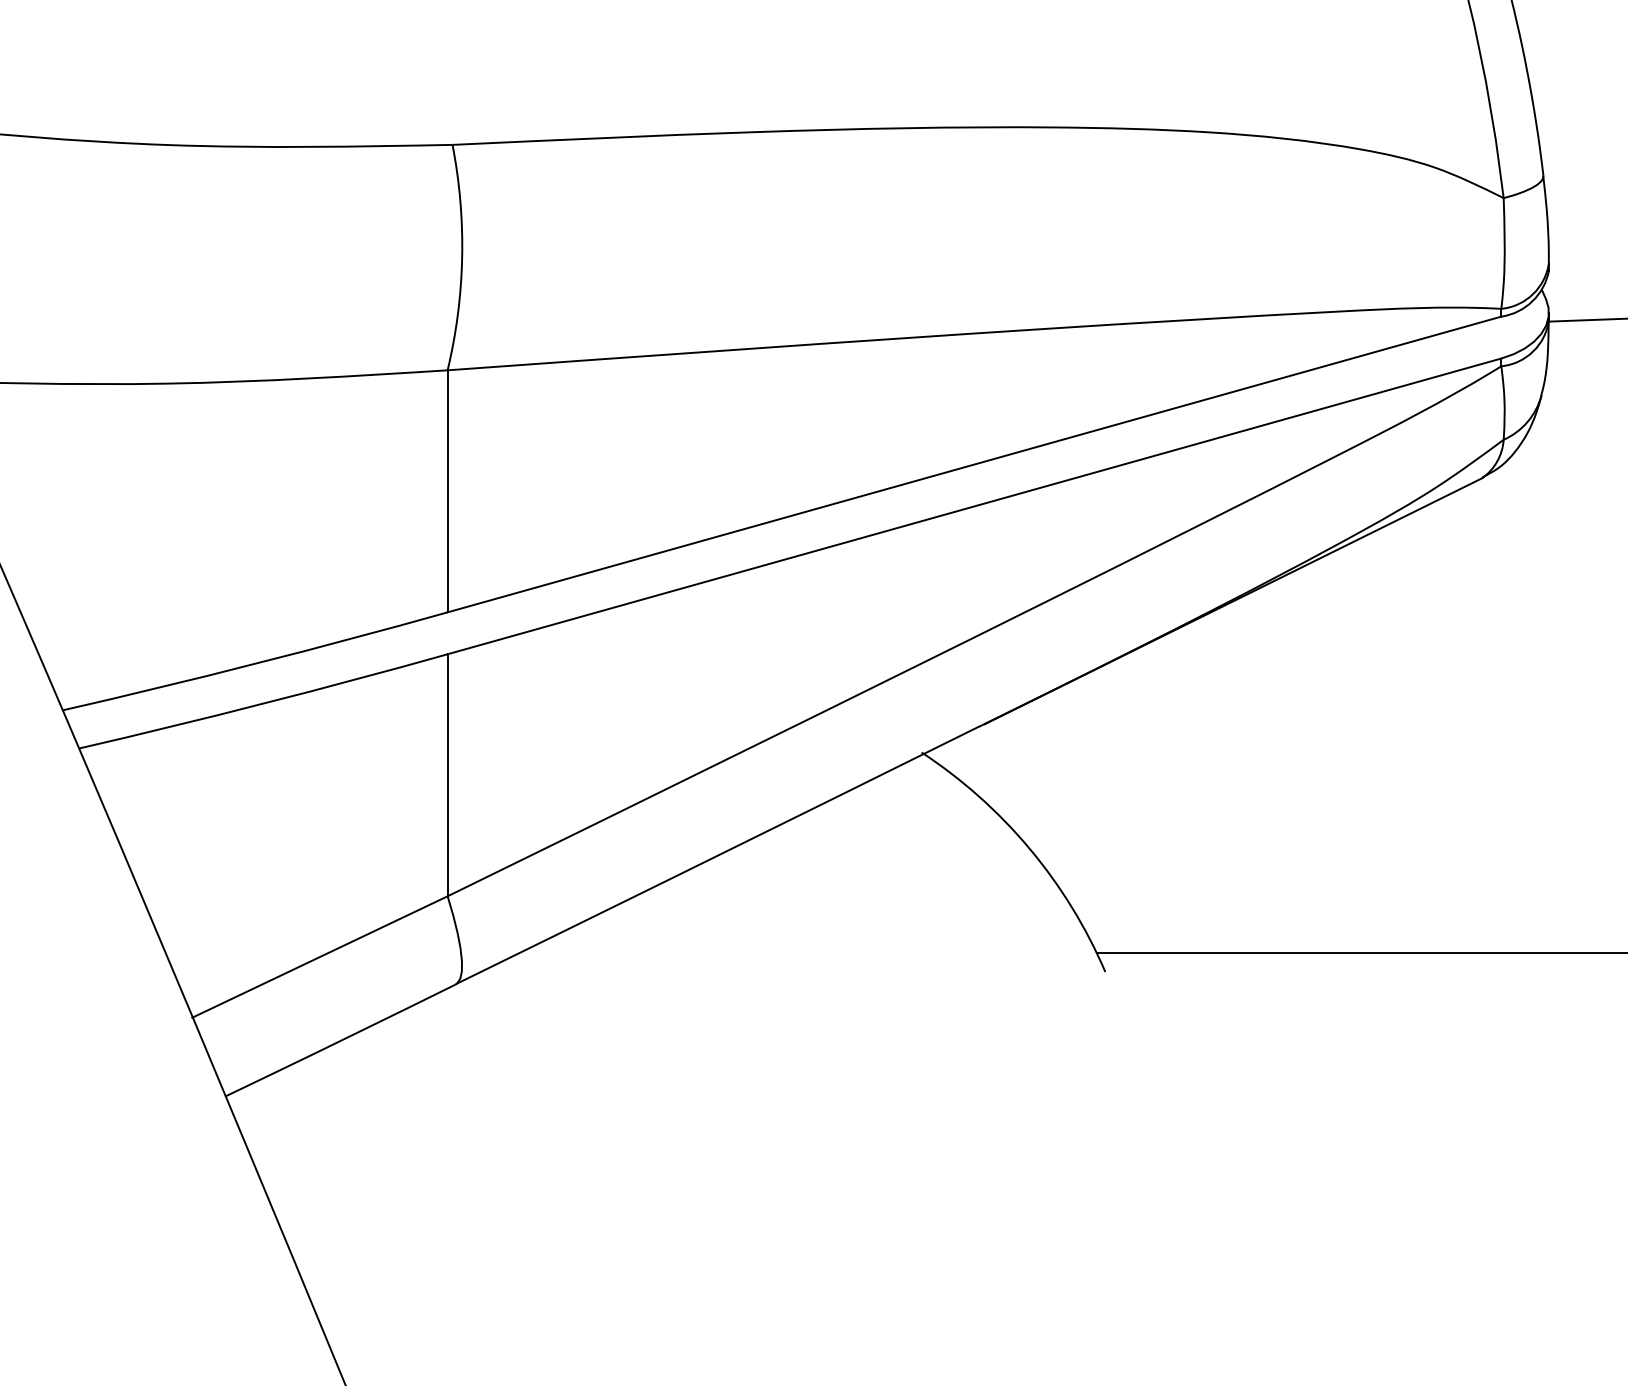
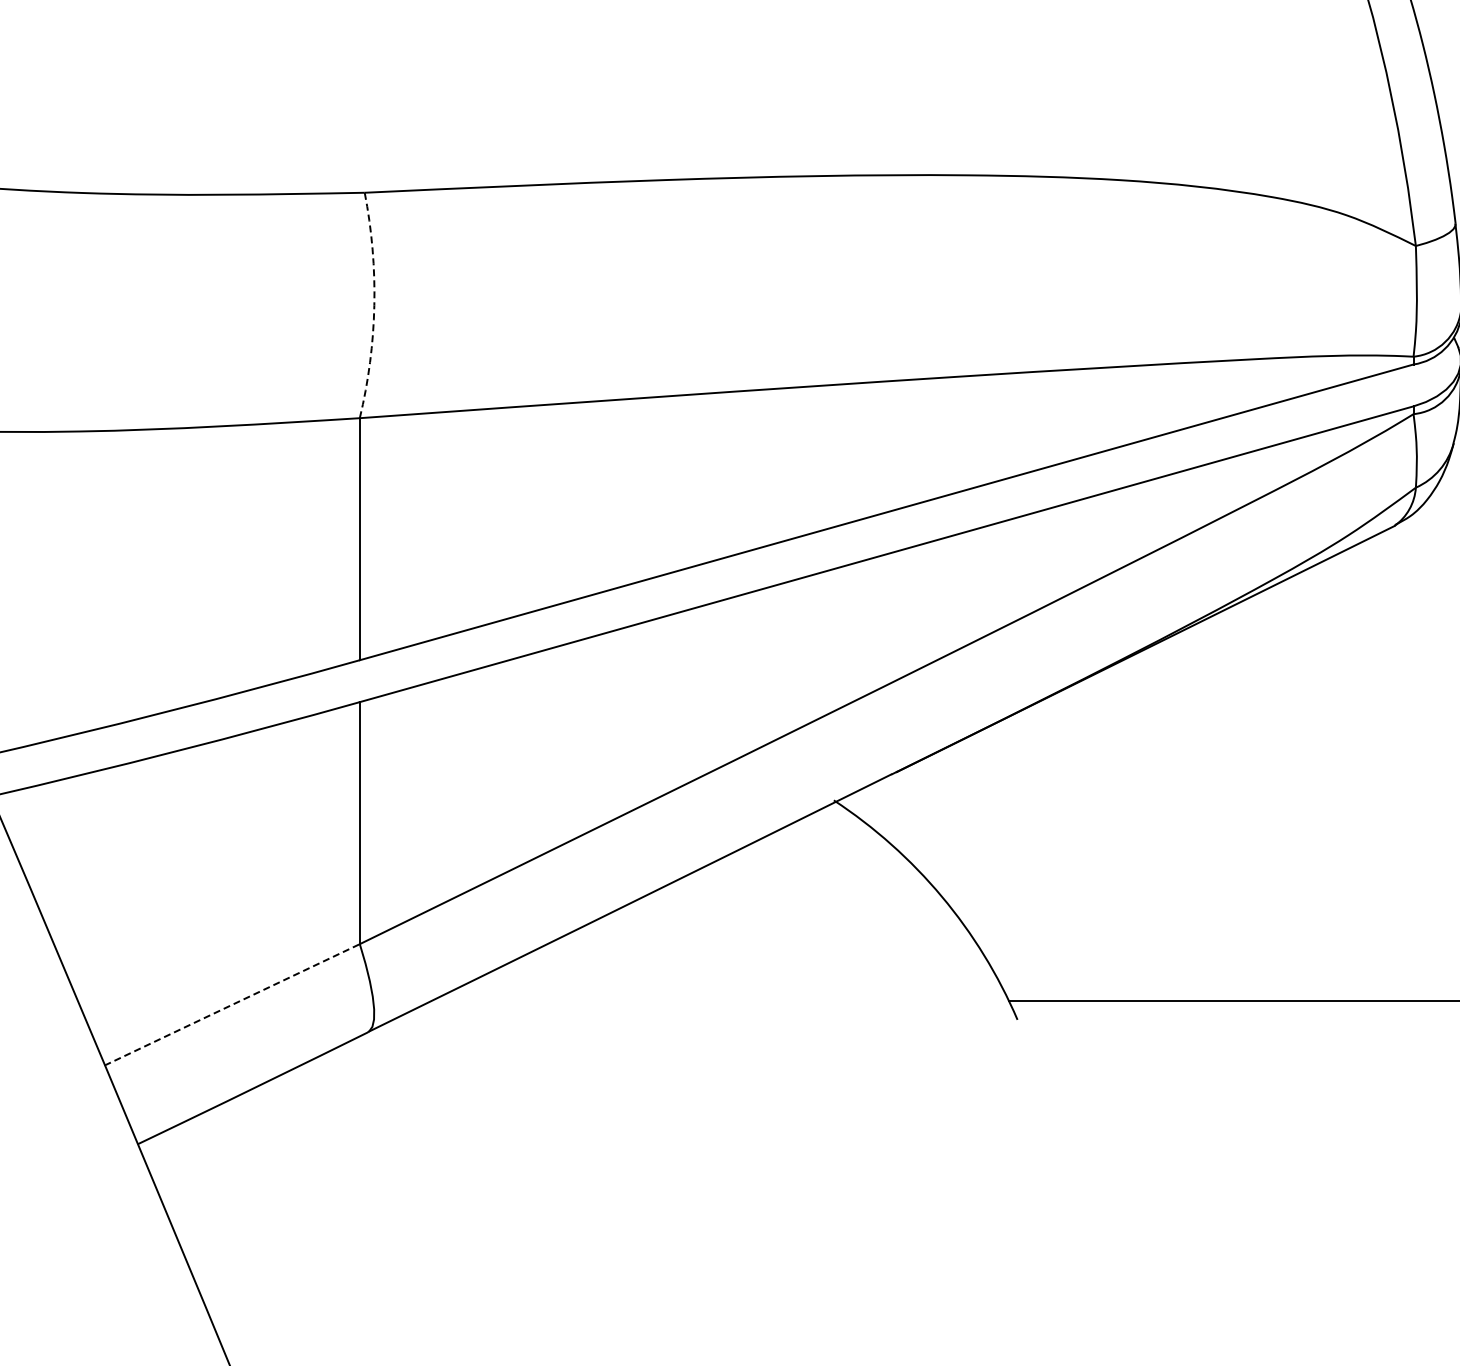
arc: (462, 257) -> (374, 305), solid -> dashed
line: (320, 956) -> (232, 1004), solid -> dashed

